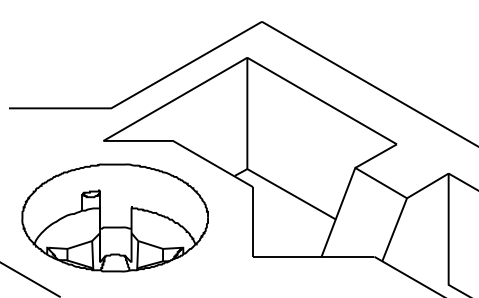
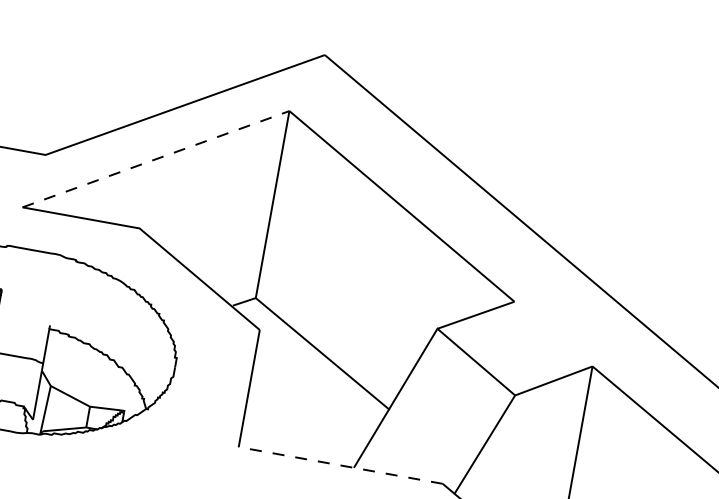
line: (175, 99) -> (156, 159), solid -> dashed
line: (313, 256) -> (340, 464), solid -> dashed

